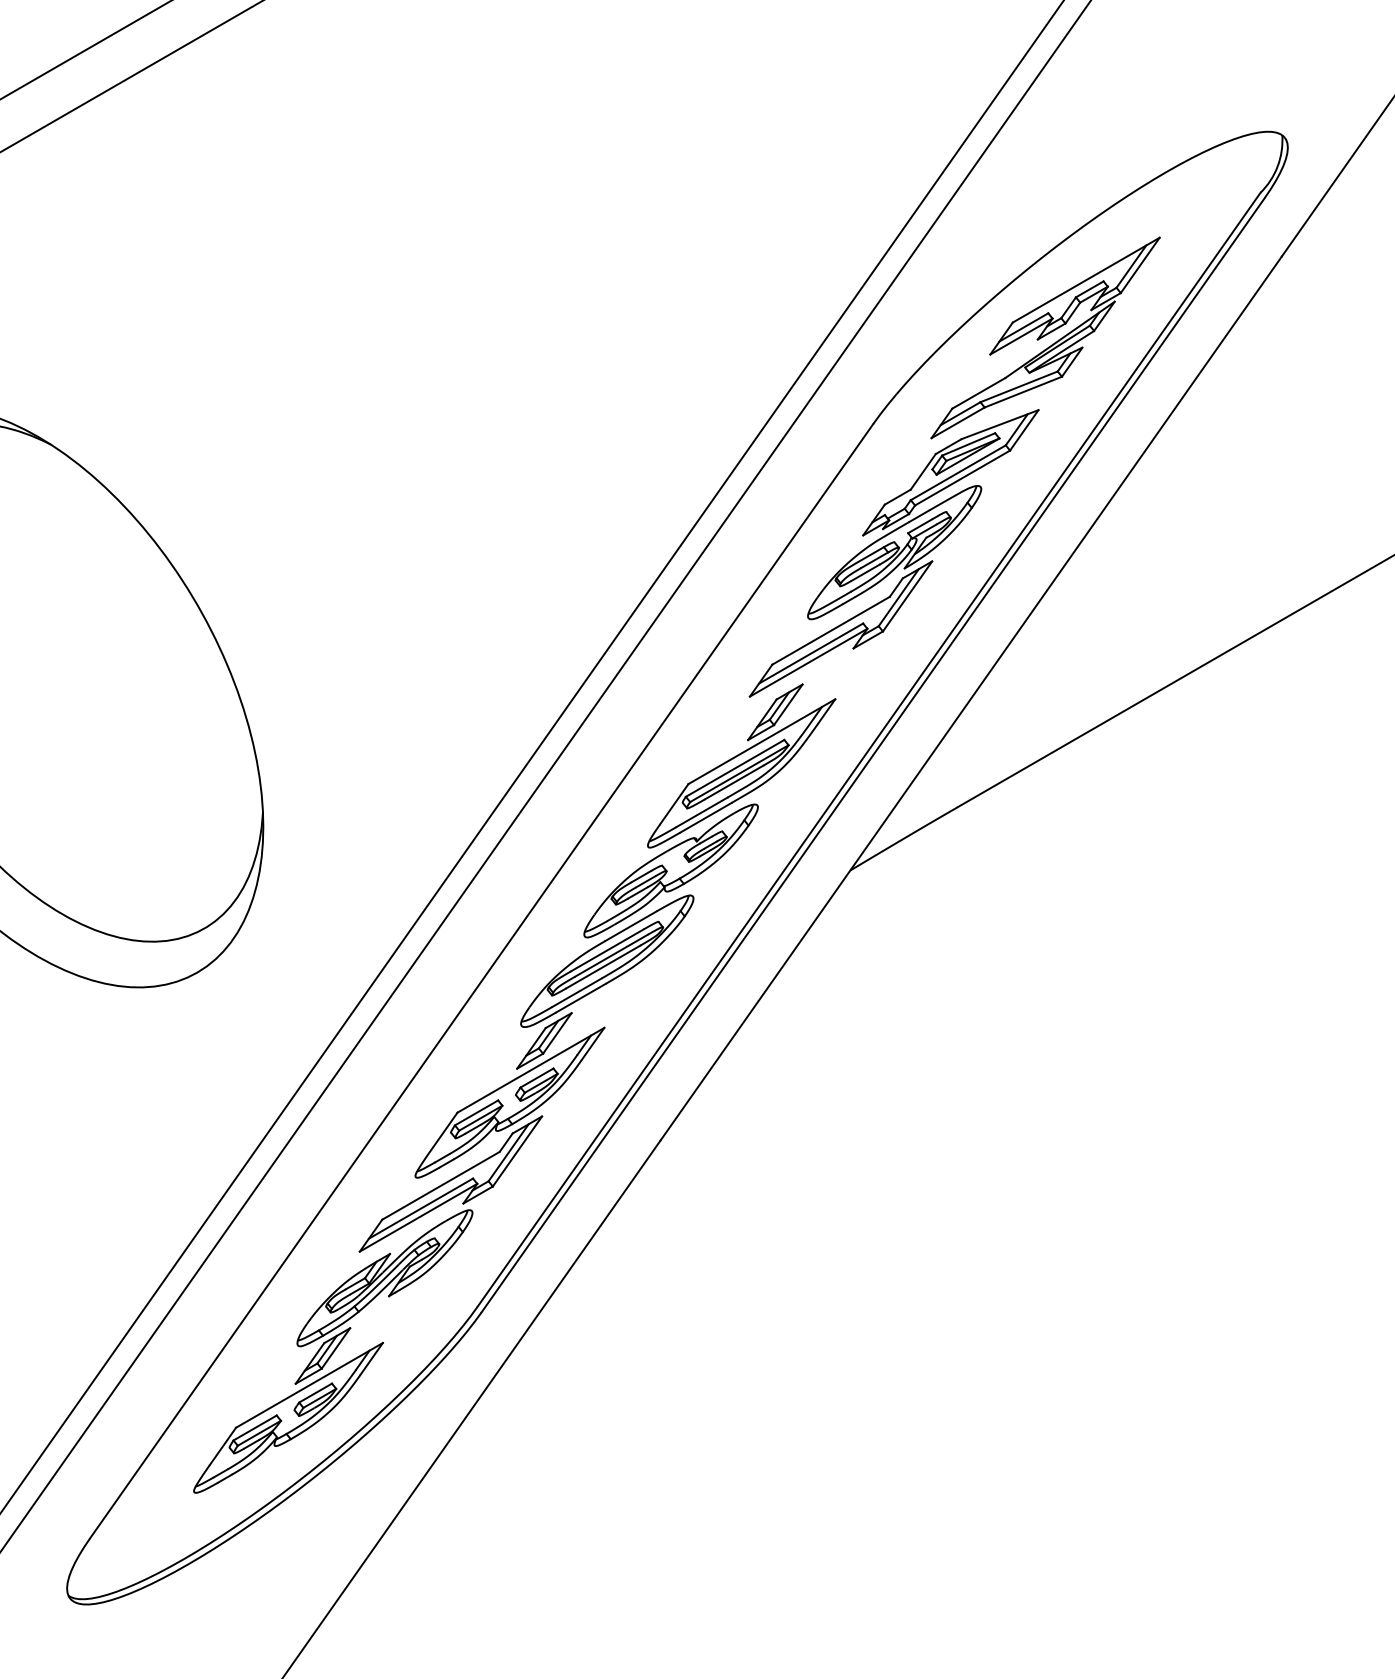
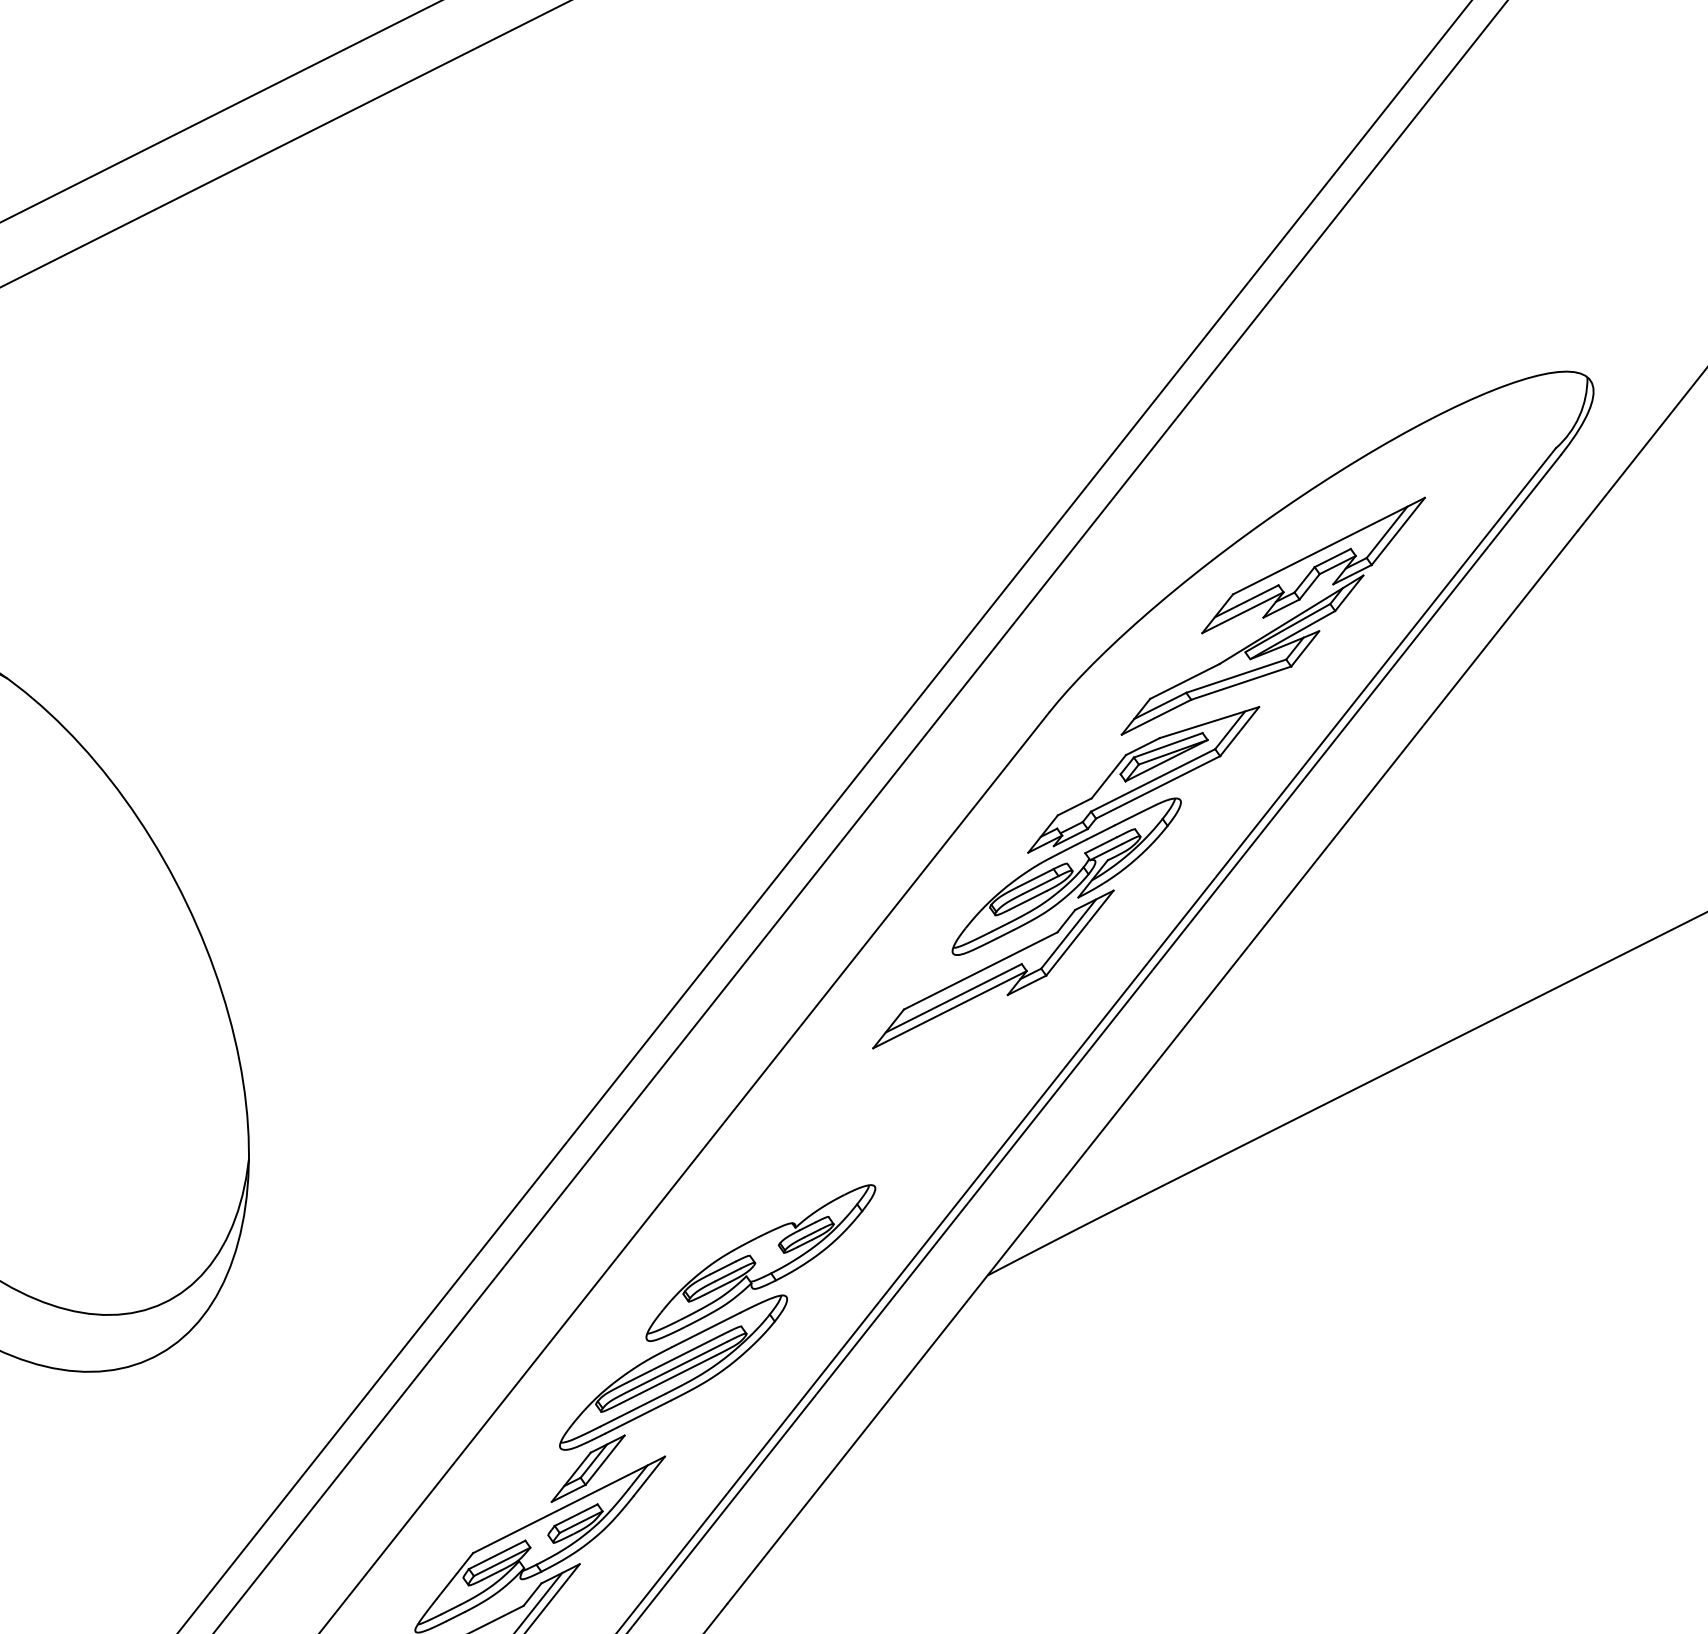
part: (741, 765) -> (857, 1134), removed

